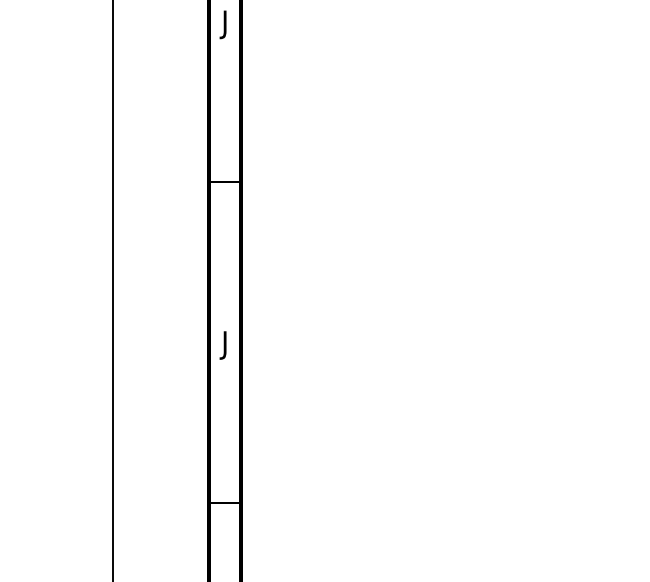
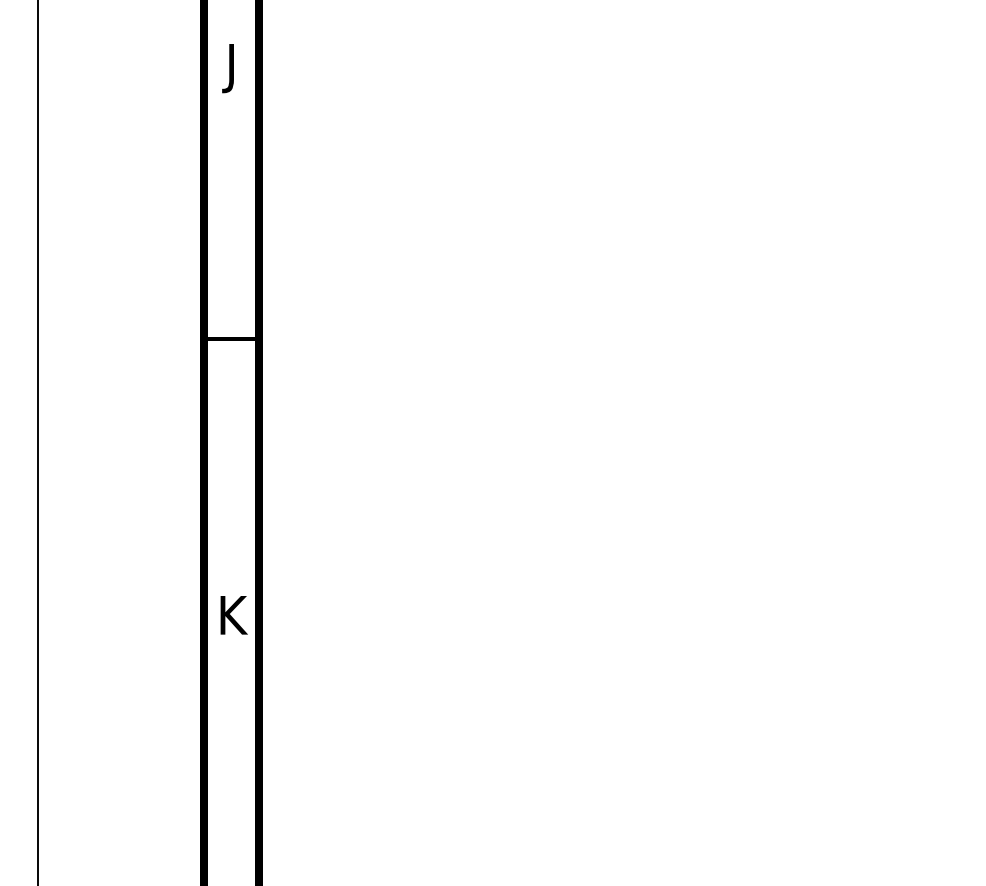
text: (226, 345) -> (233, 620), J -> K

